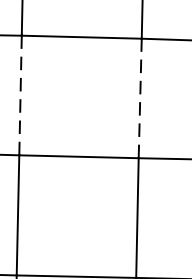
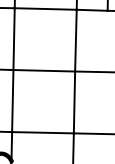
line: (21, 96) -> (14, 39), dashed -> solid
line: (139, 98) -> (75, 40), dashed -> solid

